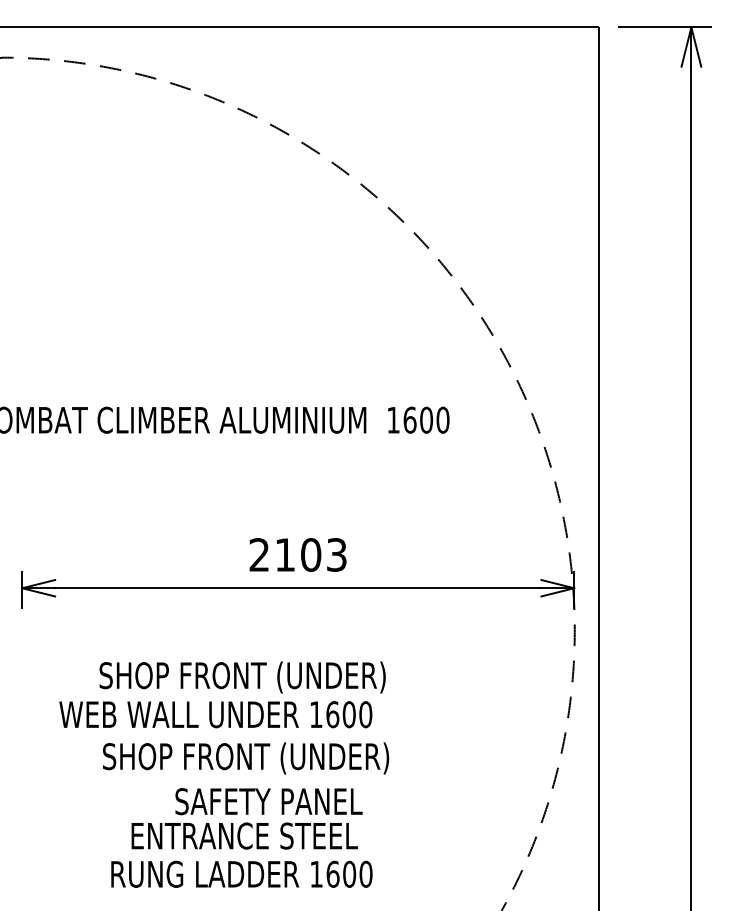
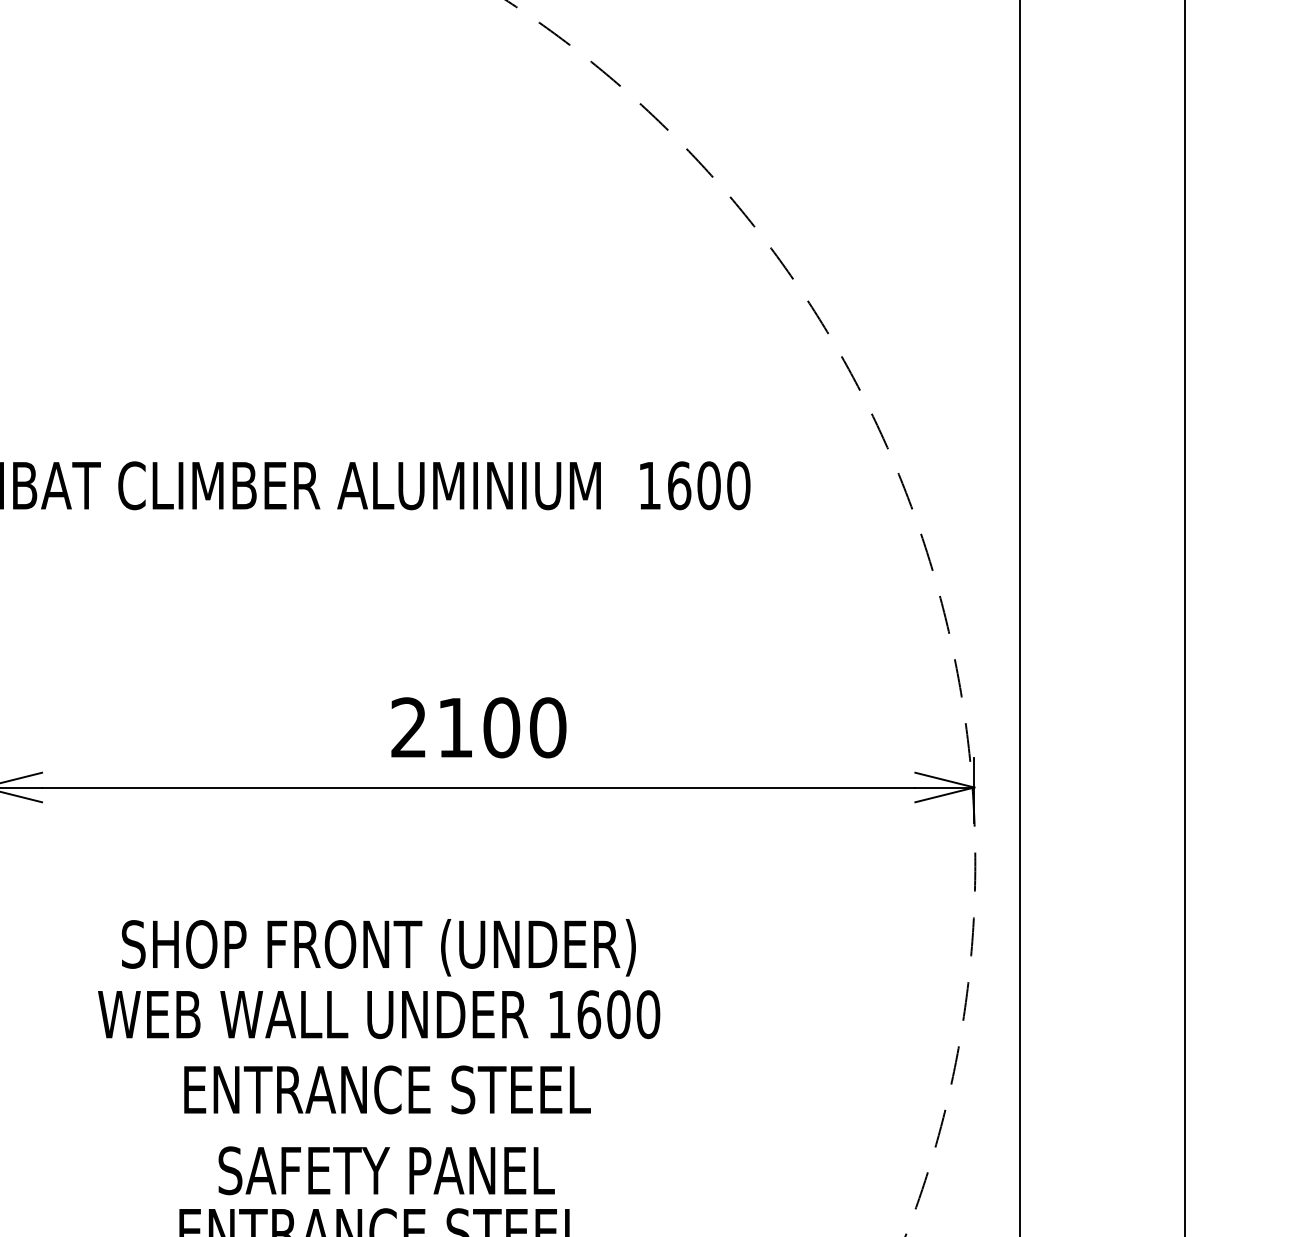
text: (336, 554) -> (547, 726), 2103 -> 2100
text: (215, 714) -> (378, 1014), moved
text: (246, 758) -> (385, 1093), SHOP FRONT (UNDER) -> ENTRANCE STEEL
text: (268, 801) -> (385, 1170), moved

